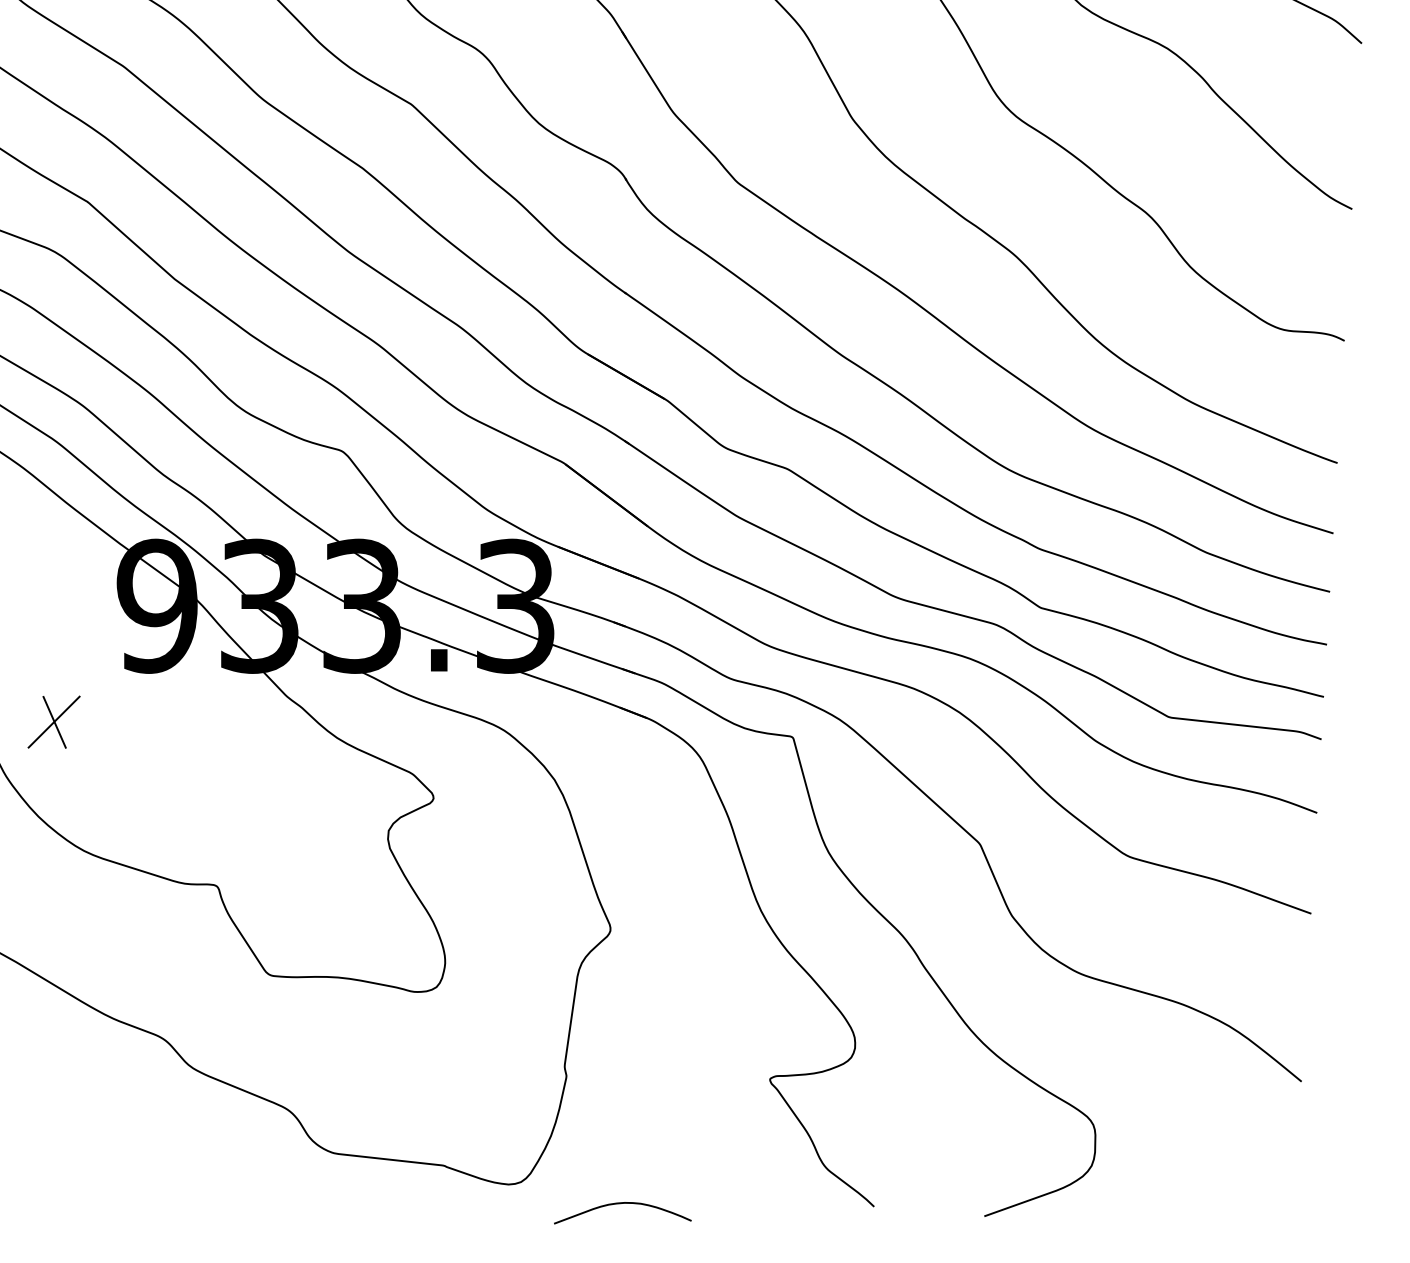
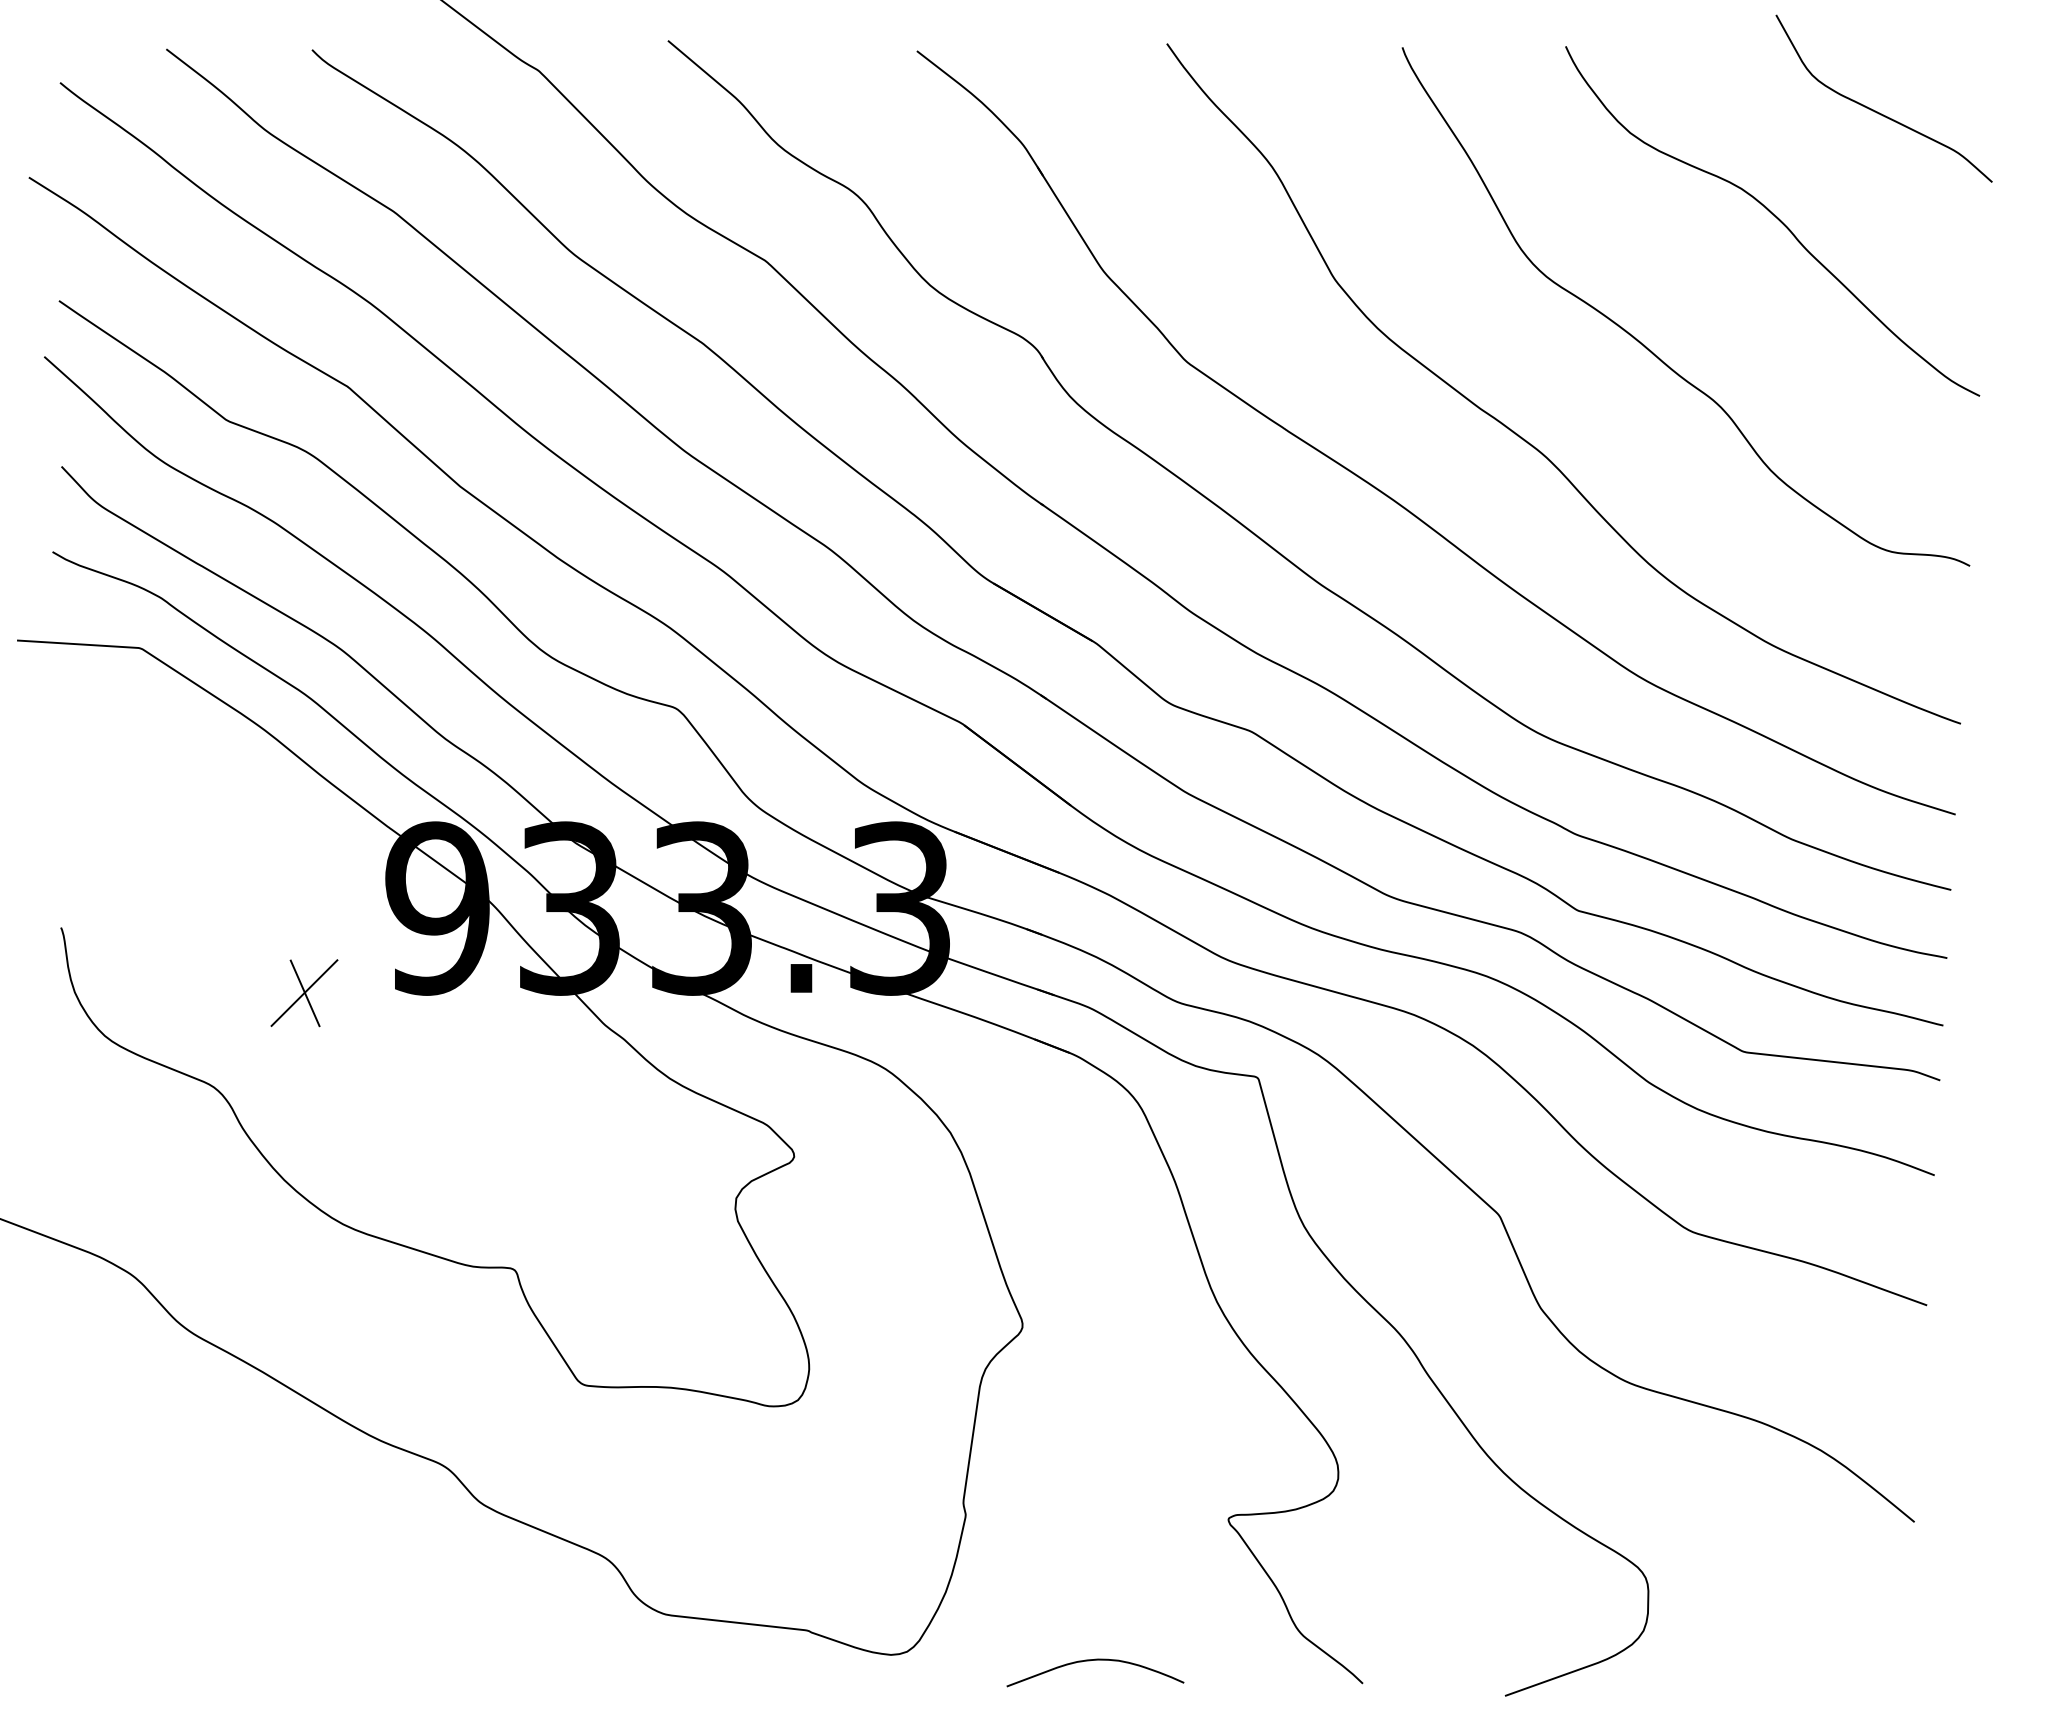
part: (54, 722) -> (304, 993), moved
curve: (622, 1203) -> (1095, 1660), moved

